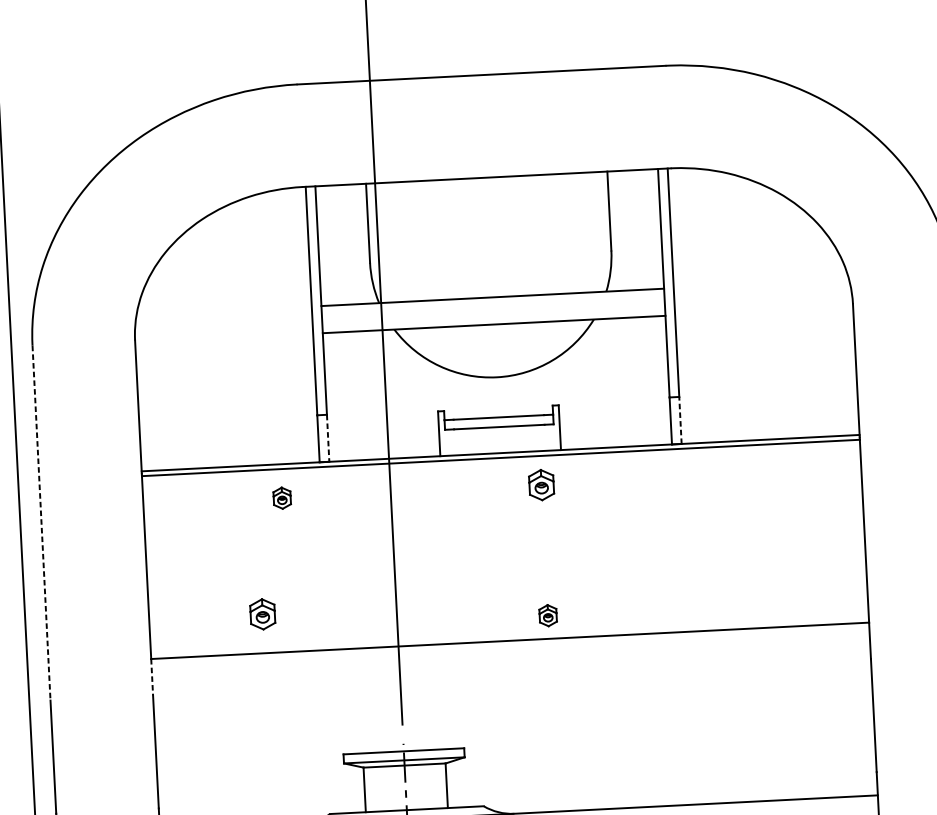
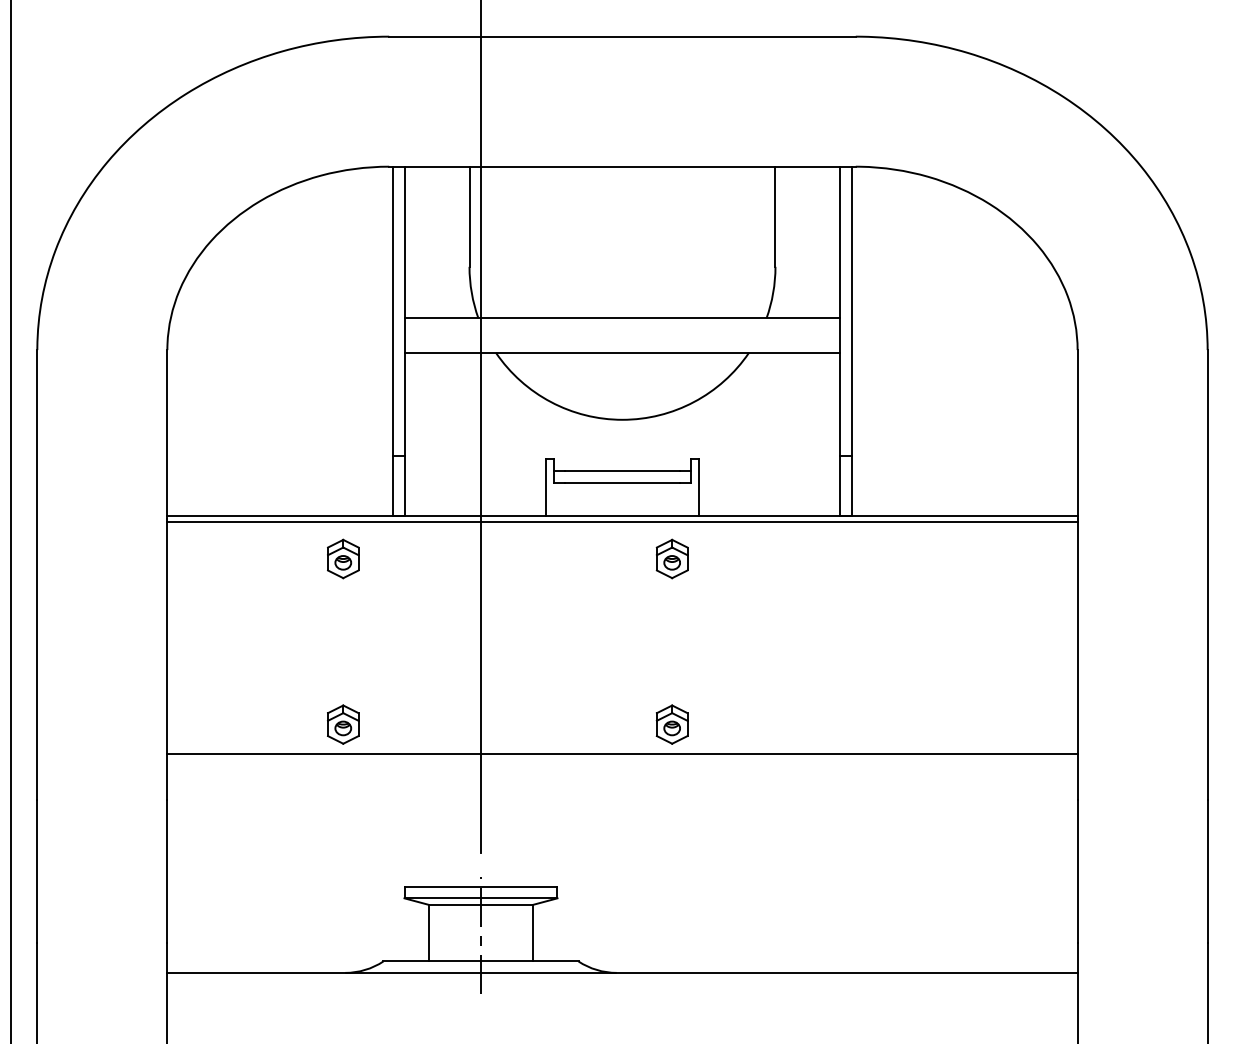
line: (680, 420) -> (851, 486), dashed -> solid
line: (328, 438) -> (405, 486), dashed -> solid
part: (282, 497) -> (343, 558), size x1.43
line: (41, 523) -> (37, 575), dashed -> solid
part: (262, 614) -> (343, 724), moved
part: (547, 615) -> (671, 724), size x1.43
line: (152, 677) -> (167, 777), dashed -> solid

